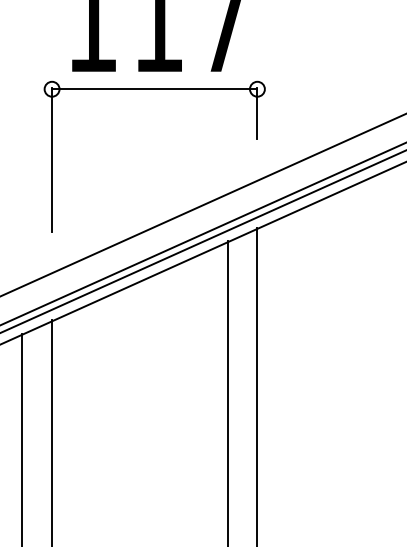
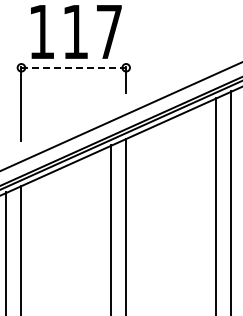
line: (156, 88) -> (74, 67), solid -> dashed

